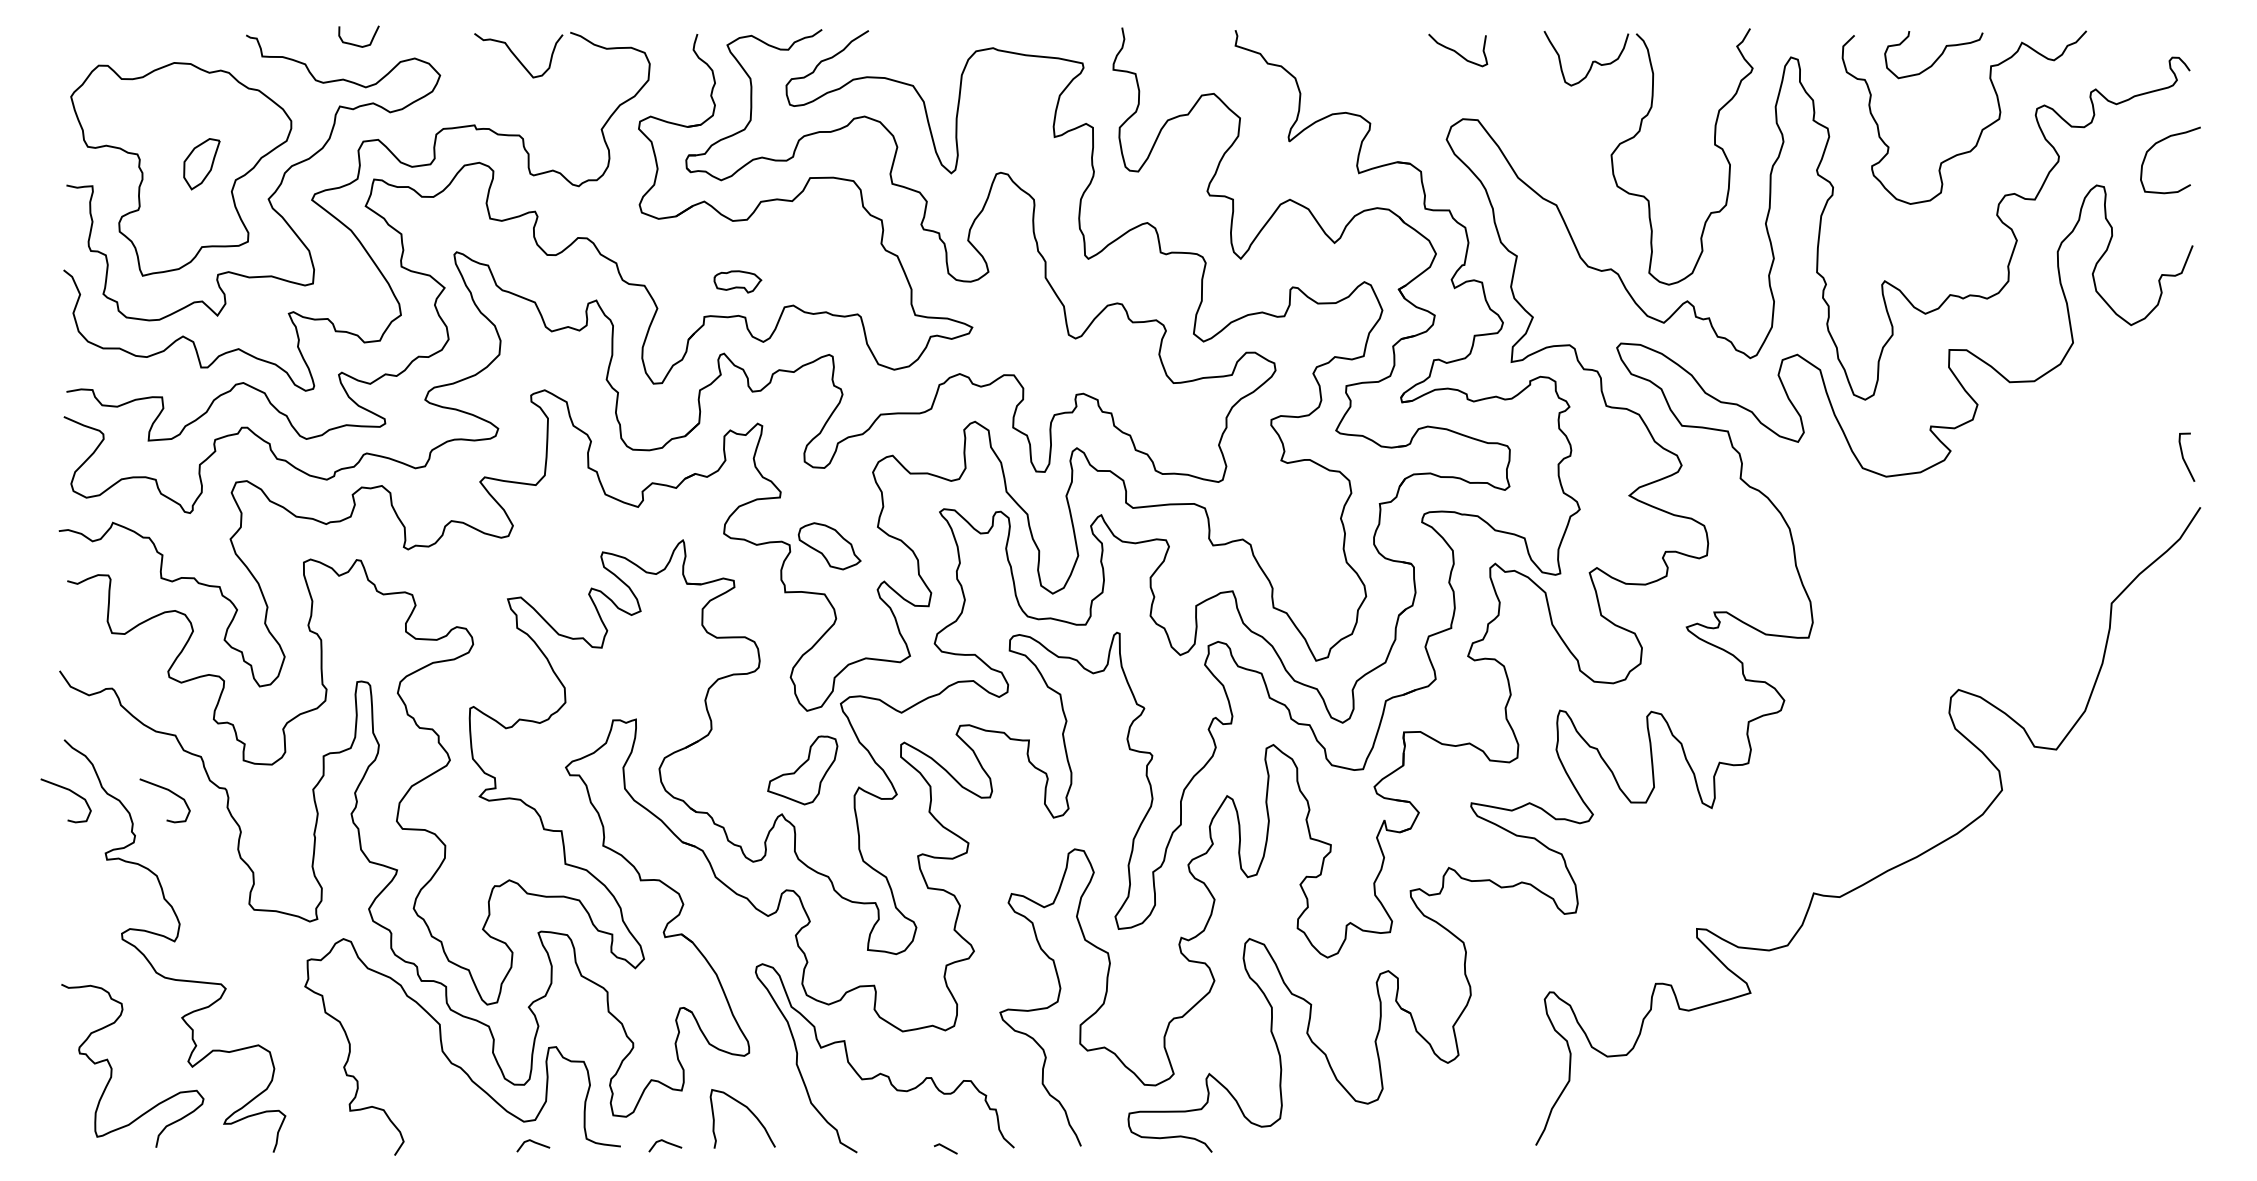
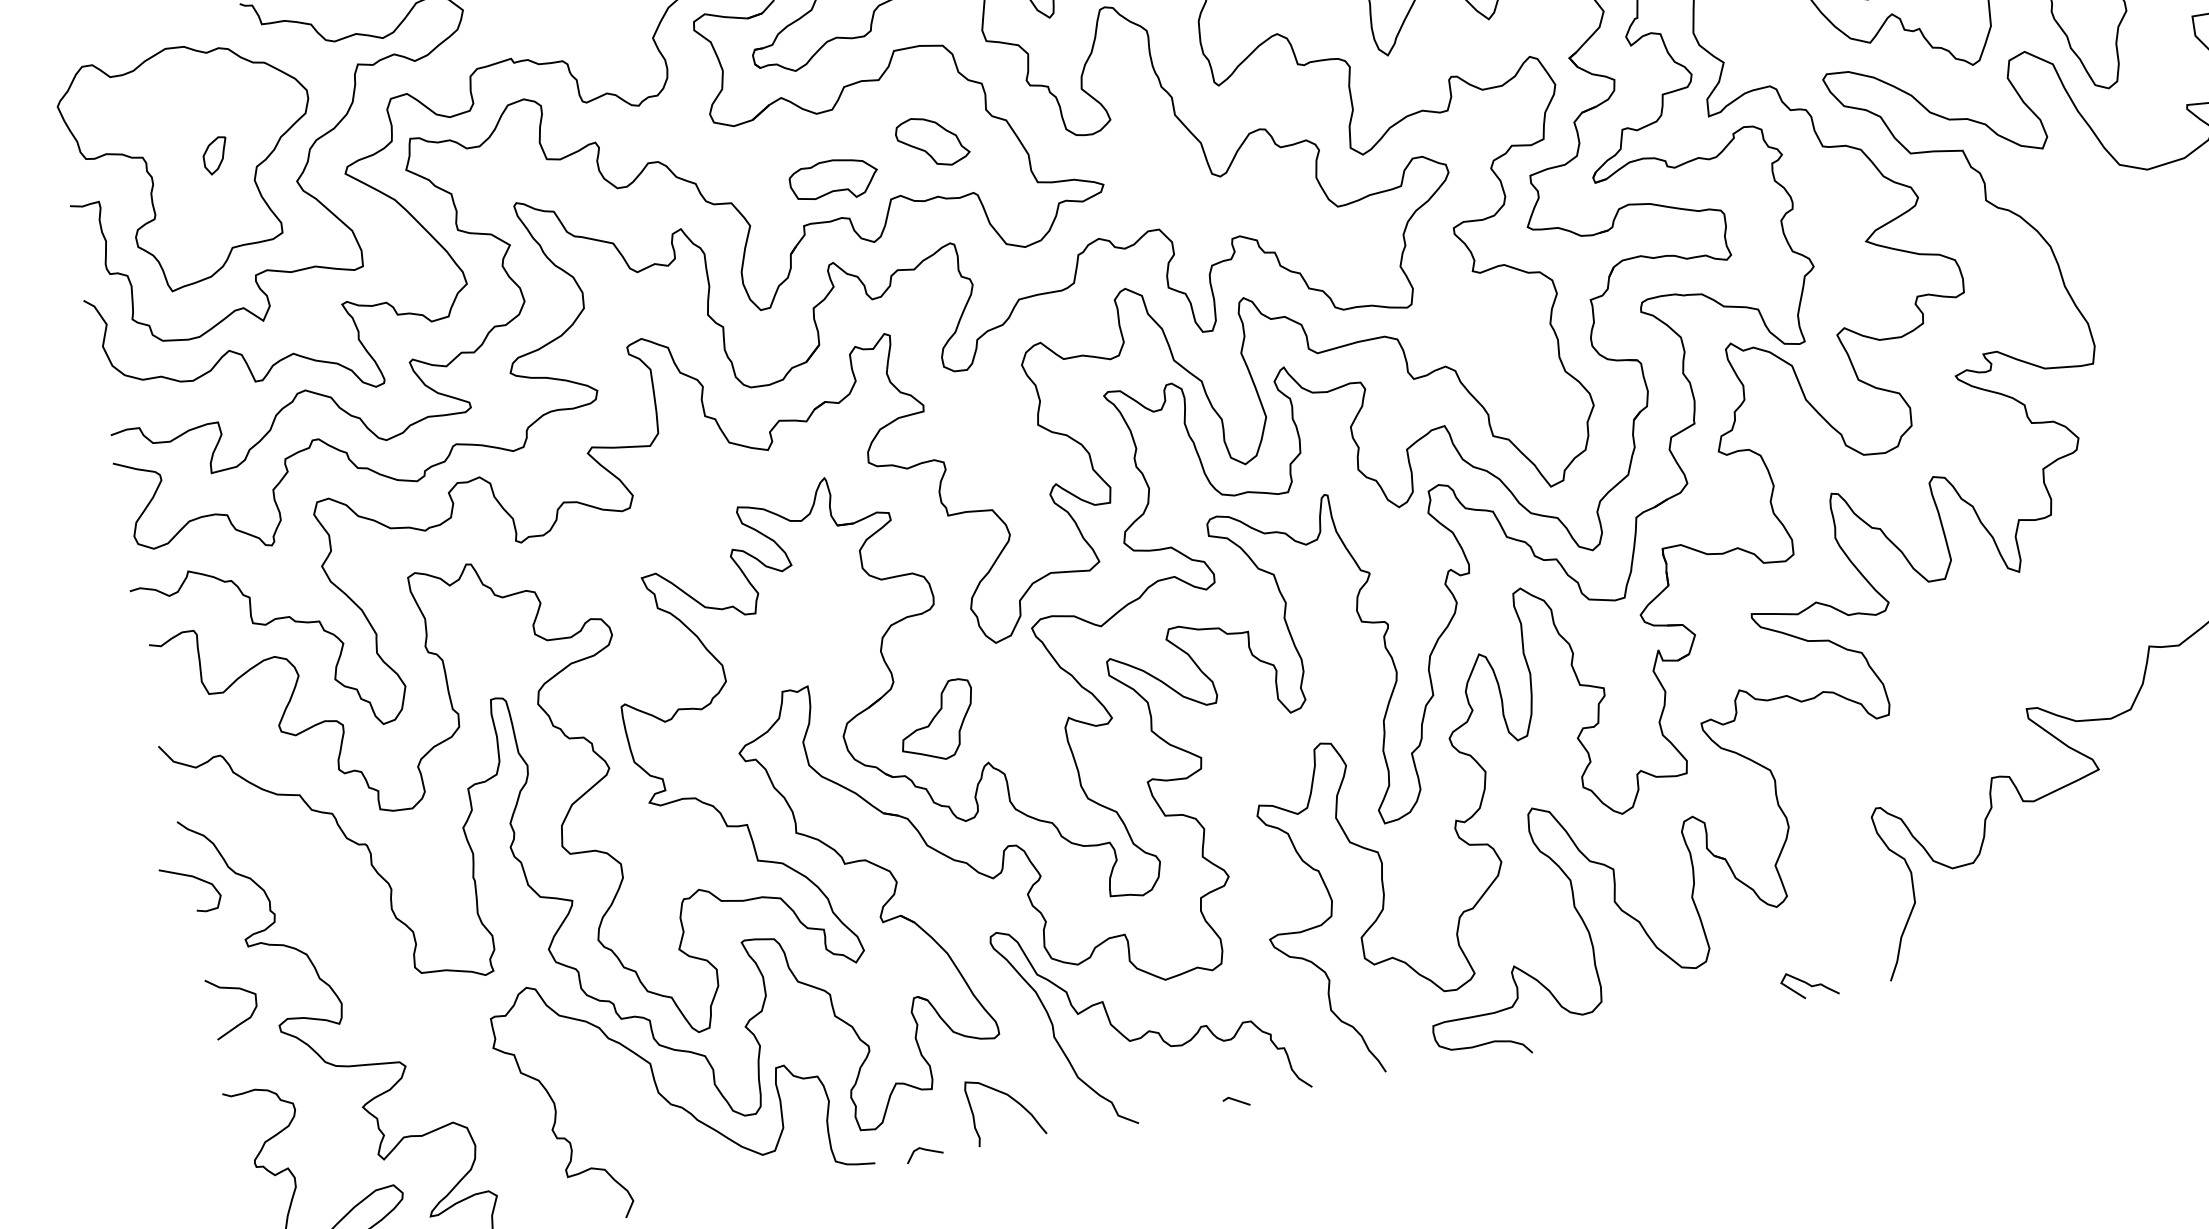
part: (201, 163) -> (215, 155), size x0.62
part: (737, 281) -> (833, 180), size x1.67
part: (829, 546) -> (932, 141), moved
part: (802, 770) -> (937, 721), moved
curve: (170, 792) -> (305, 859), removed
curve: (89, 895) -> (235, 989), added
curve: (1464, 1135) -> (1809, 984), added
line: (534, 1143) -> (778, 1176), removed

